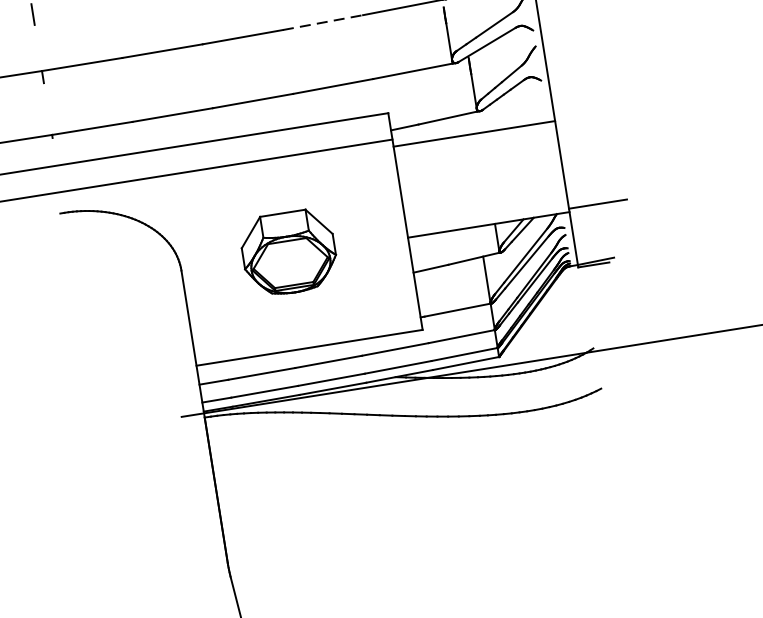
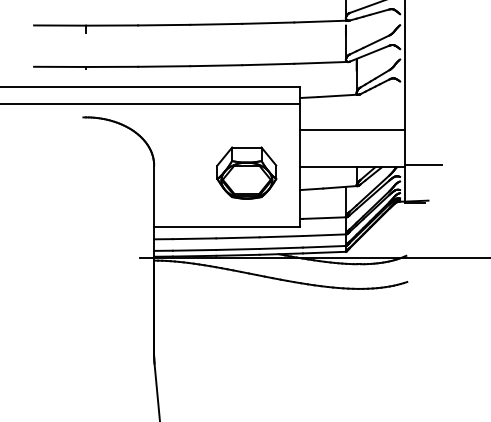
line: (323, 23) -> (268, 23), dashed -> solid
line: (474, 133) -> (352, 129), moved
part: (288, 252) -> (246, 172), moved

